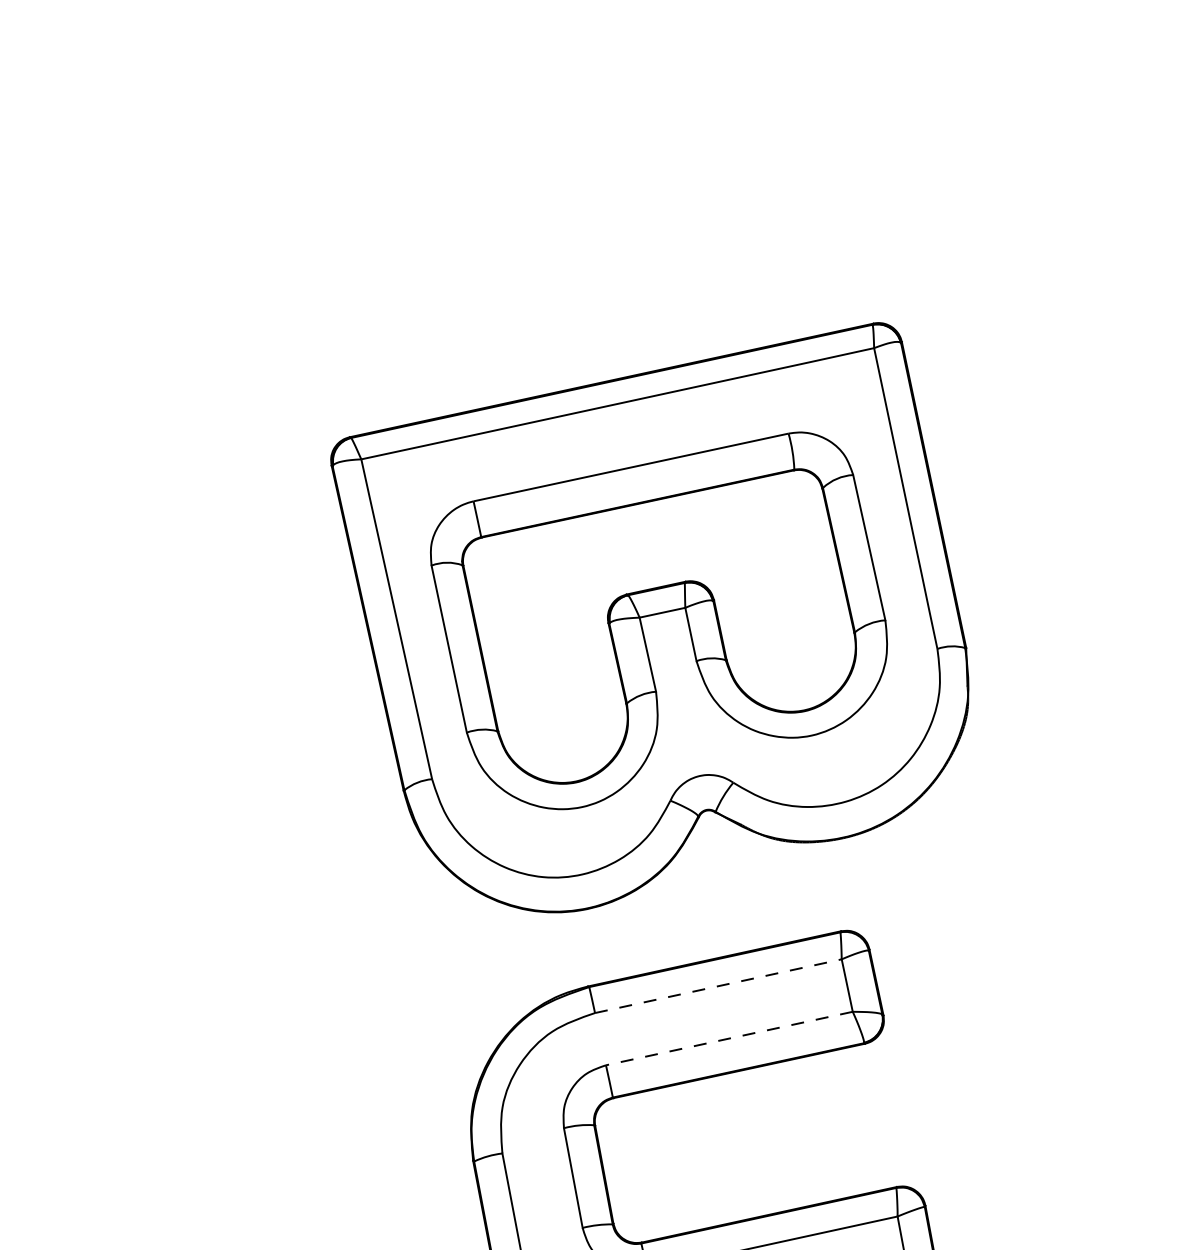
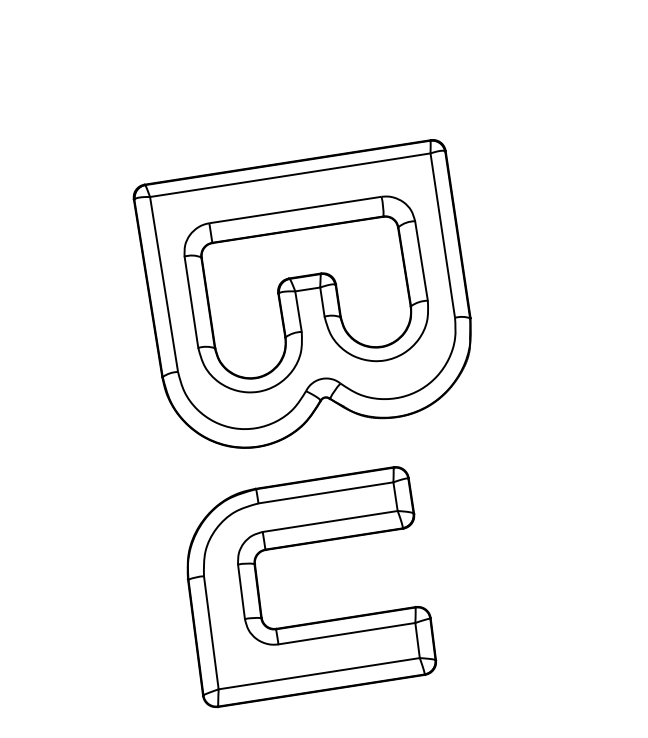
line: (719, 985) -> (326, 492), dashed -> solid
line: (728, 1038) -> (329, 521), dashed -> solid

